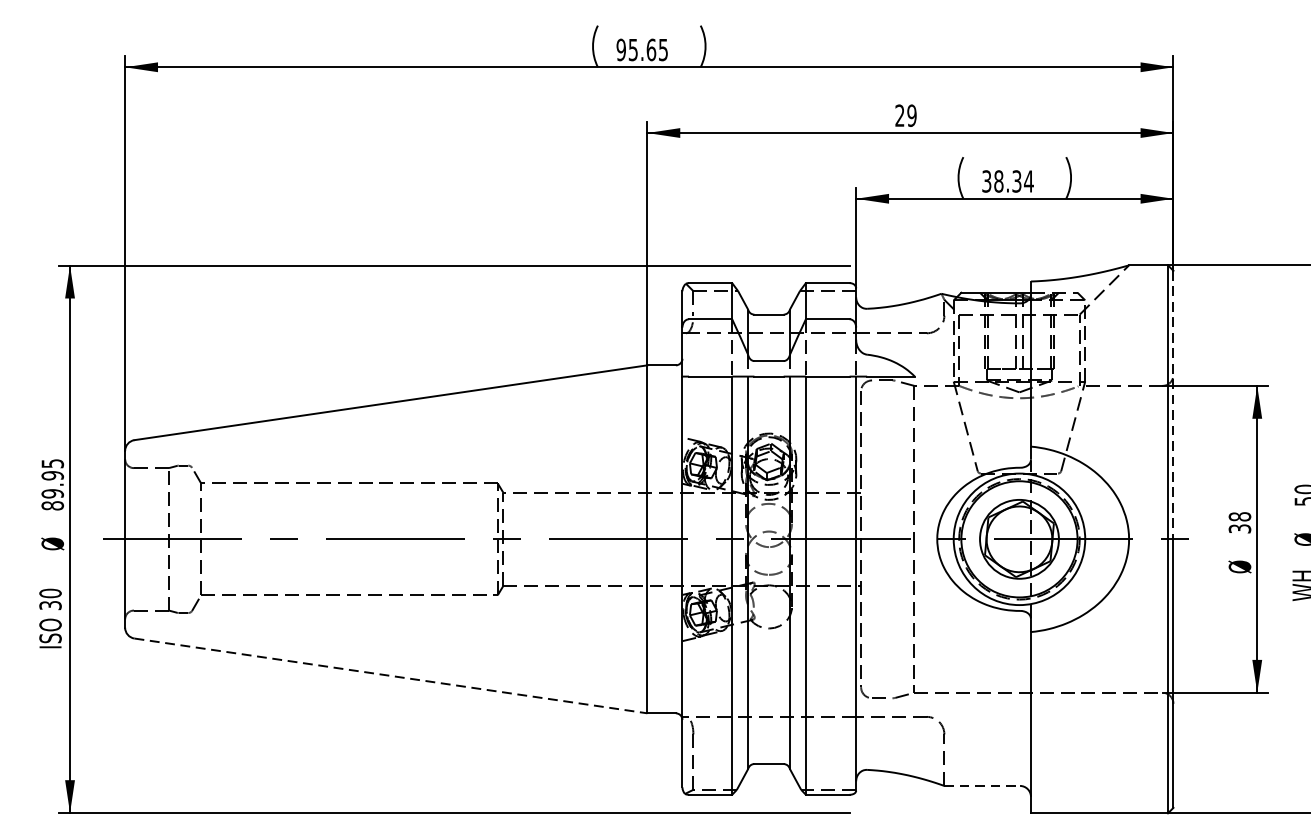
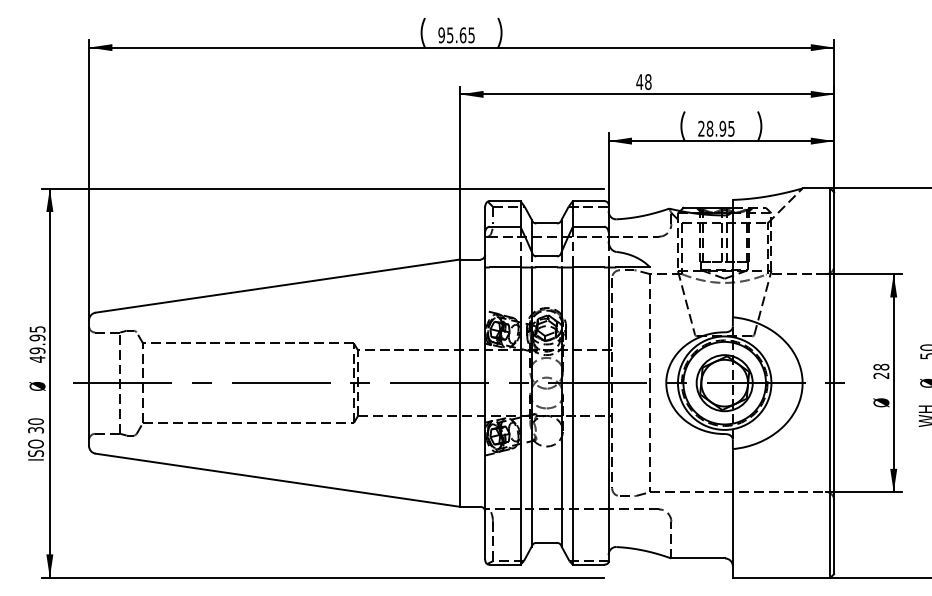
text: (905, 116) -> (643, 82), 29 -> 48
text: (1007, 181) -> (716, 128), 38.34 -> 28.95
line: (1173, 406) -> (834, 288), dashed -> solid
text: (52, 504) -> (37, 358), 89.95 -> 49.95
text: (1240, 528) -> (881, 375), 38 -> 28
line: (391, 676) -> (278, 480), dashed -> solid
line: (982, 785) -> (698, 558), dashed -> solid

